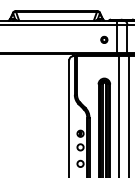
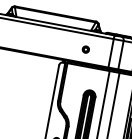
part: (104, 39) -> (86, 49), moved

